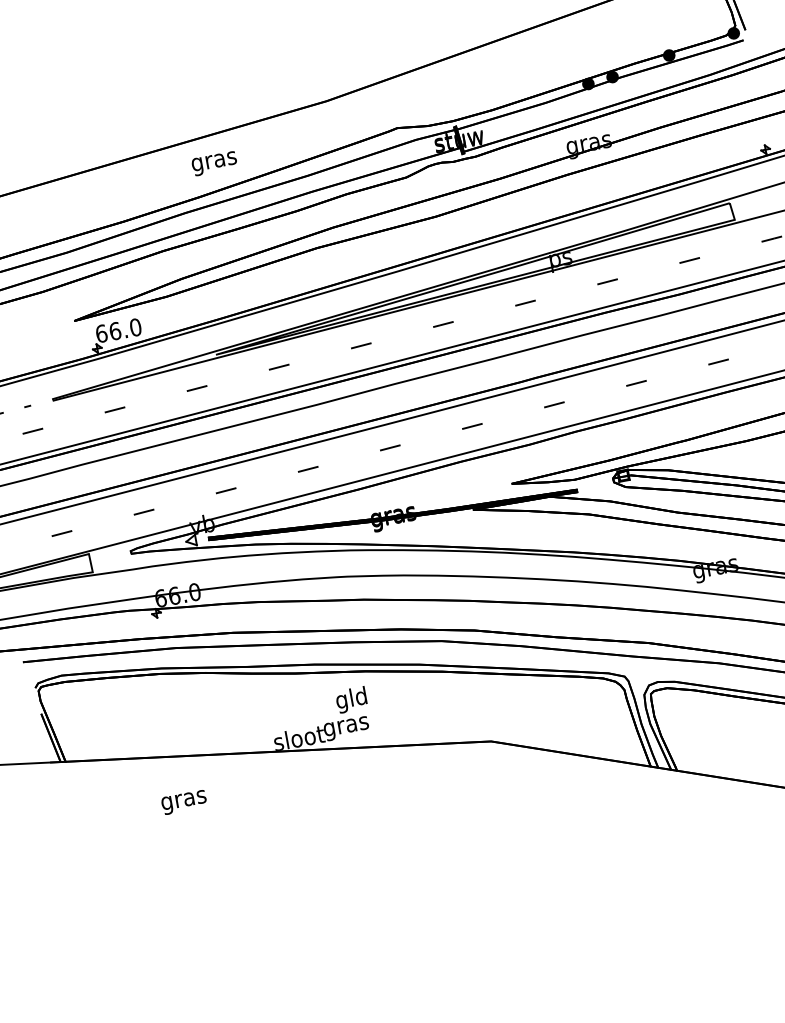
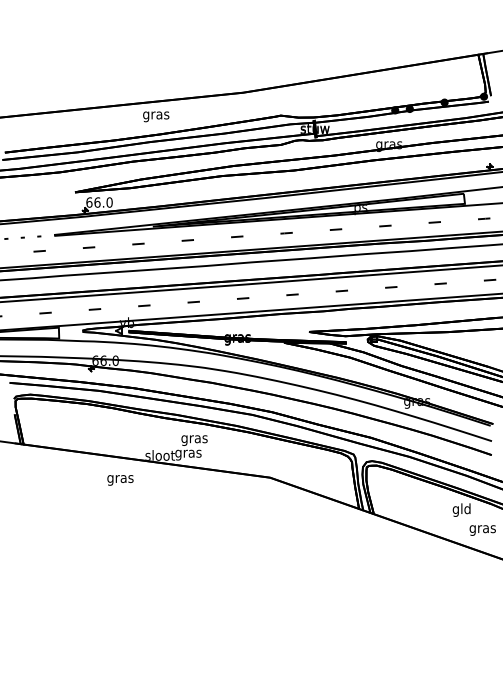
text: (215, 163) -> (156, 116), moved
text: (351, 698) -> (194, 438), gld -> gras
text: (184, 802) -> (120, 480), moved

